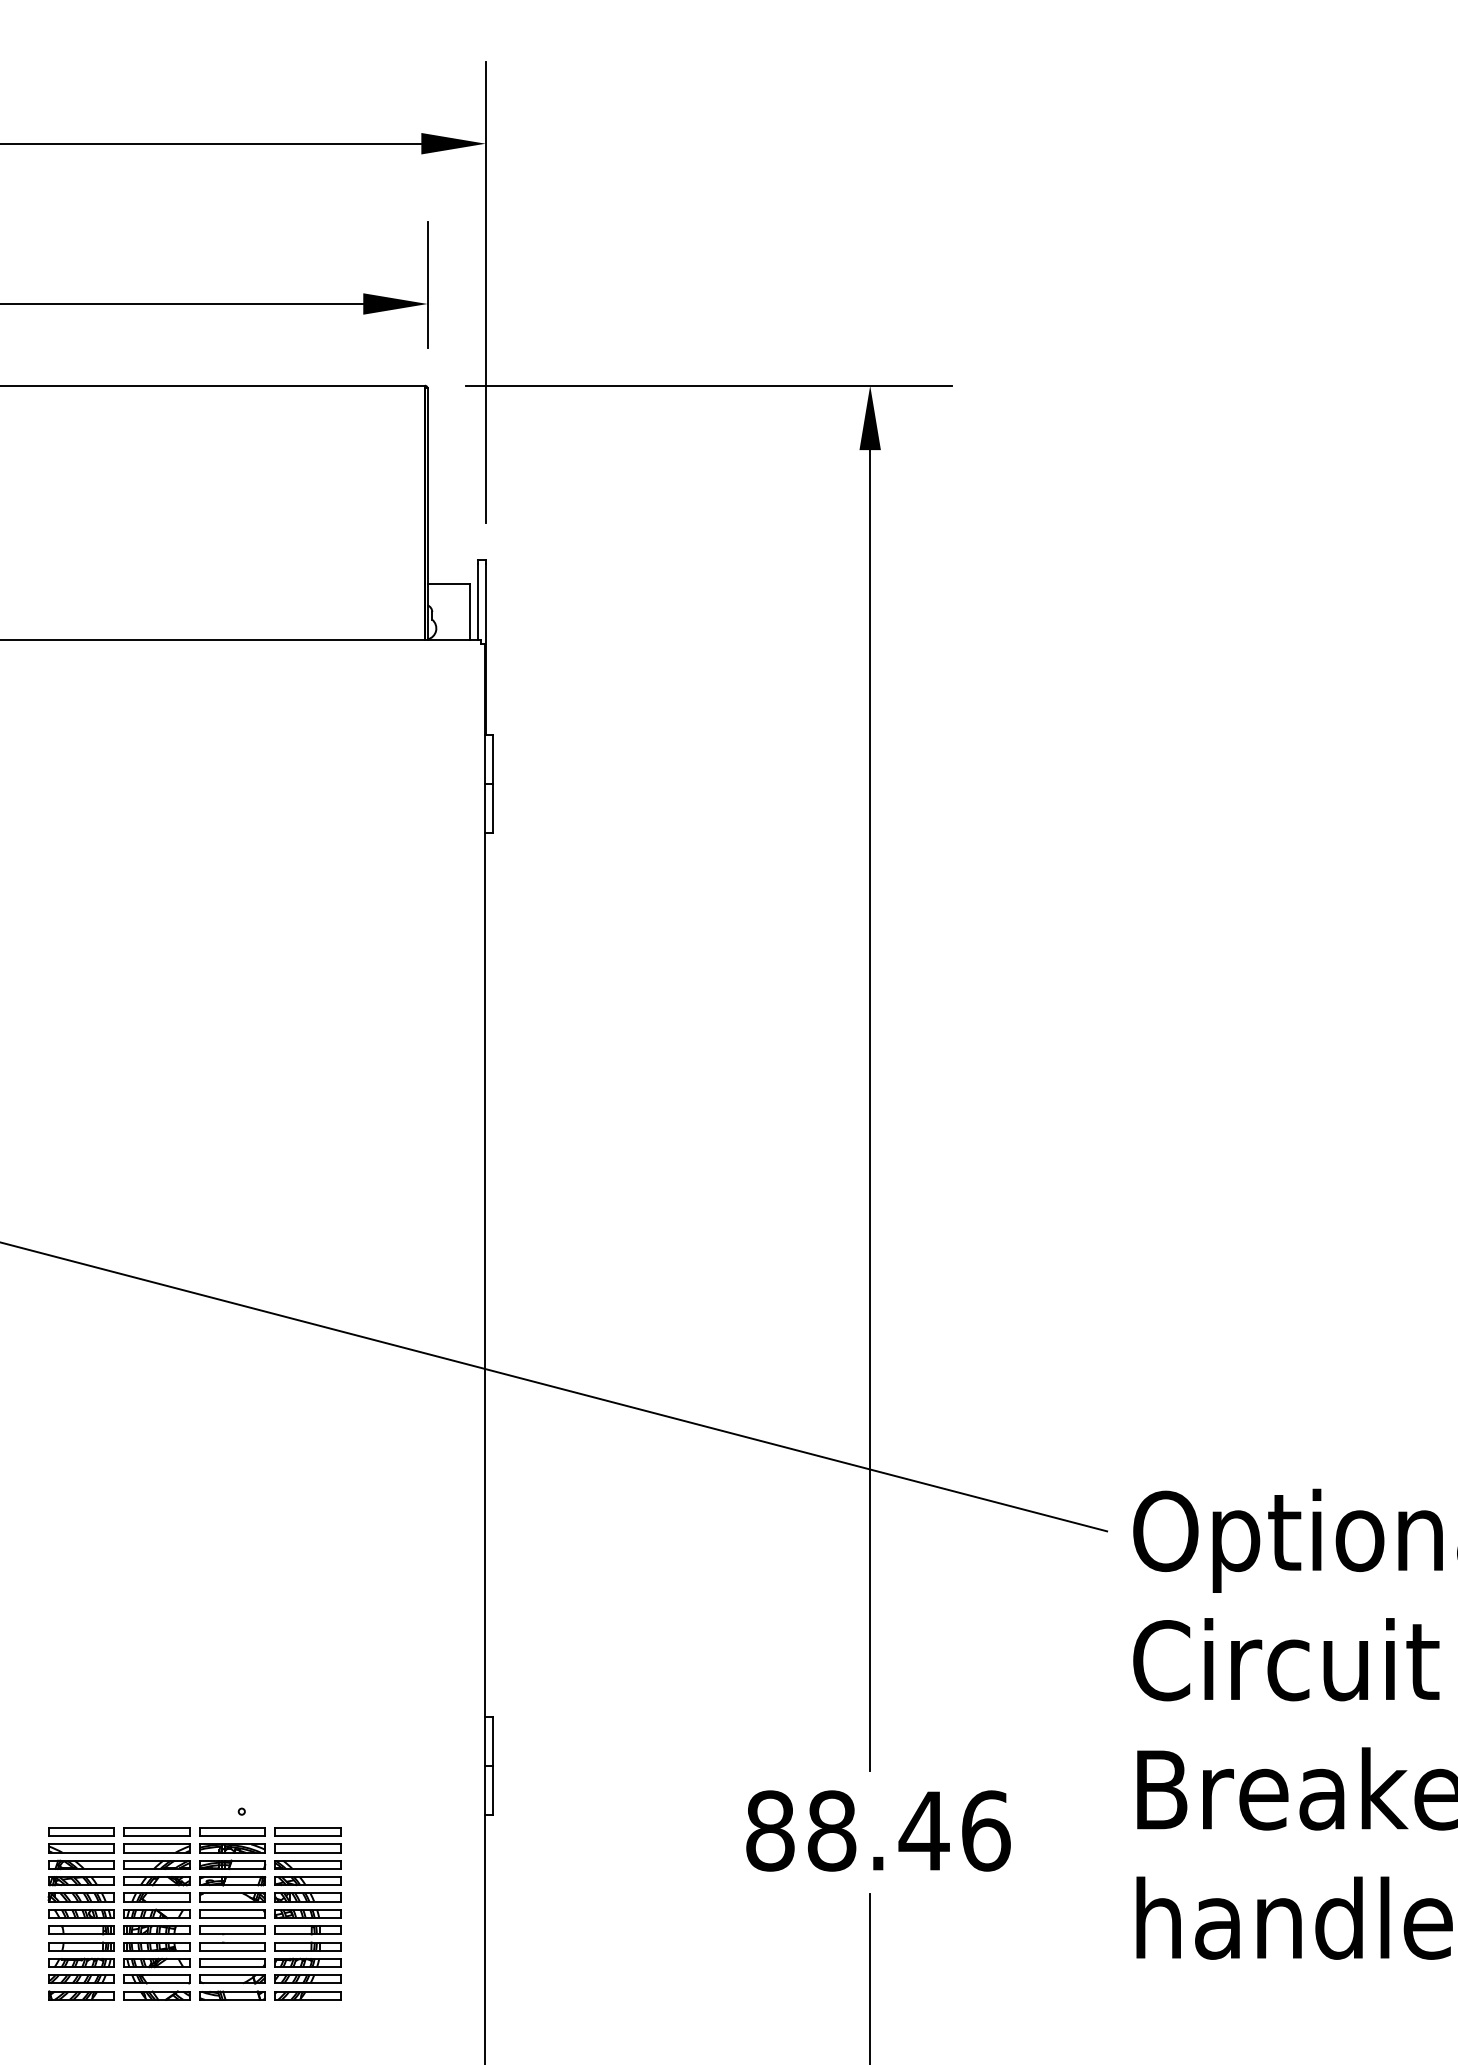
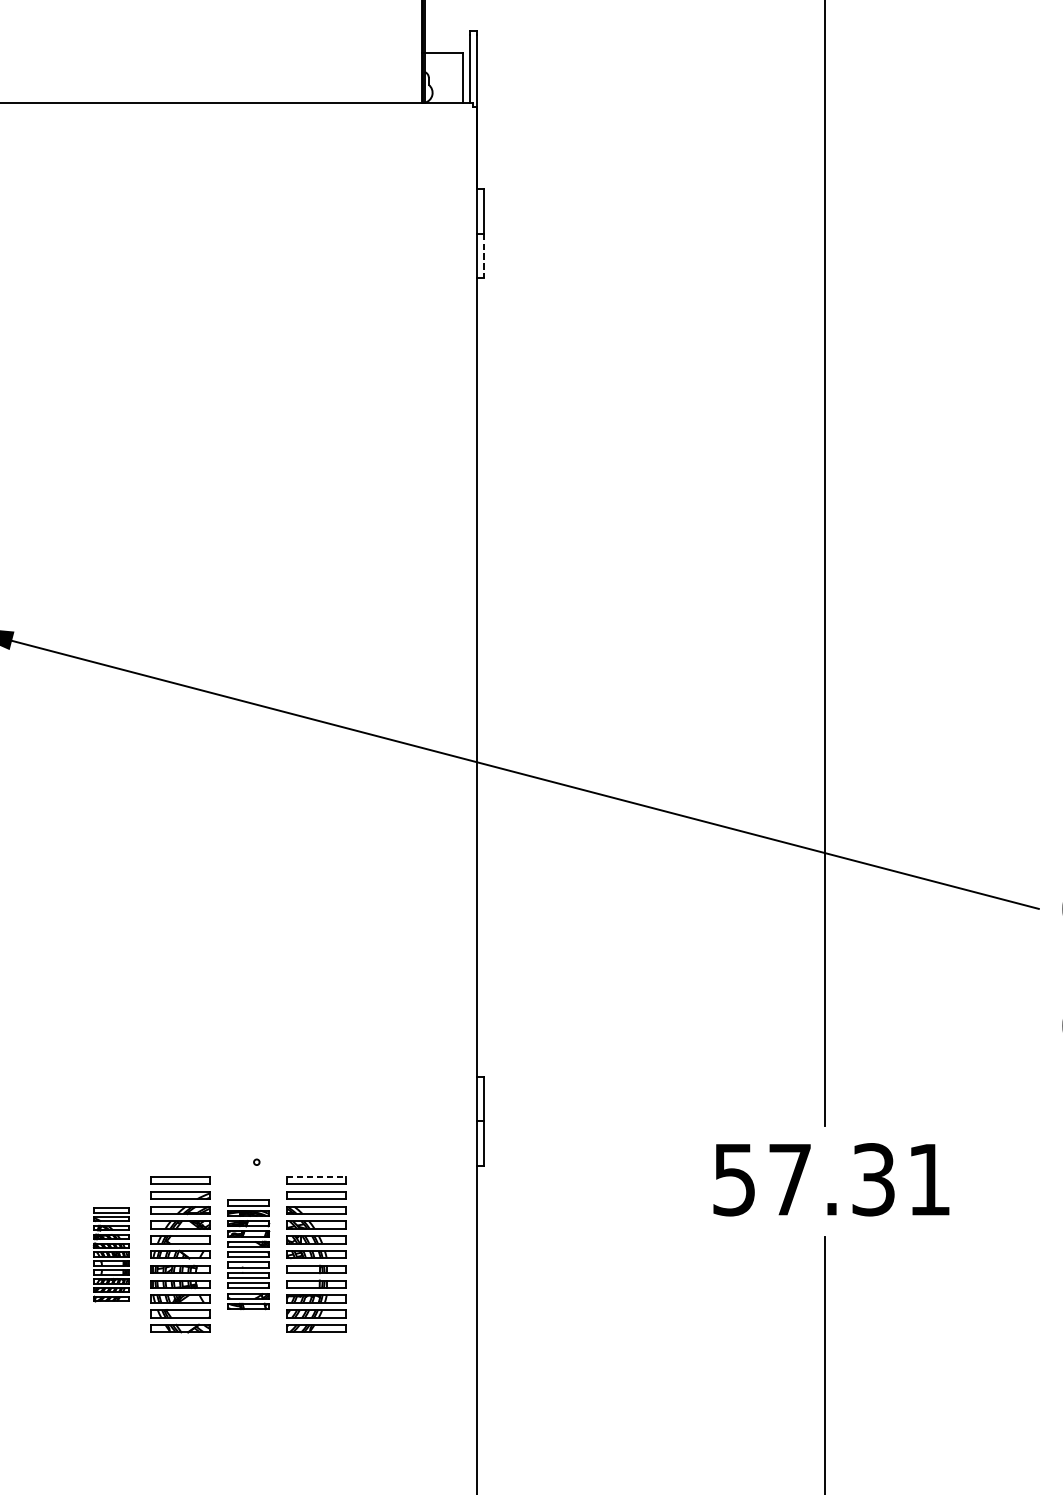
line: (492, 808) -> (483, 255), solid -> dashed
line: (308, 1828) -> (317, 1177), solid -> dashed
text: (878, 1830) -> (832, 1179), 88.46 -> 57.31
part: (80, 1913) -> (110, 1254), size x0.6
part: (232, 1913) -> (248, 1254), size x0.7

